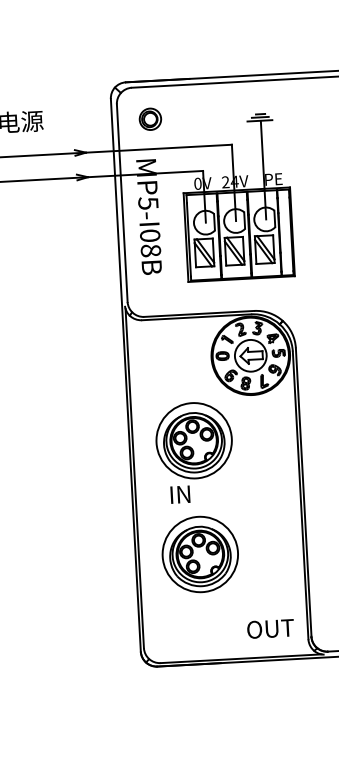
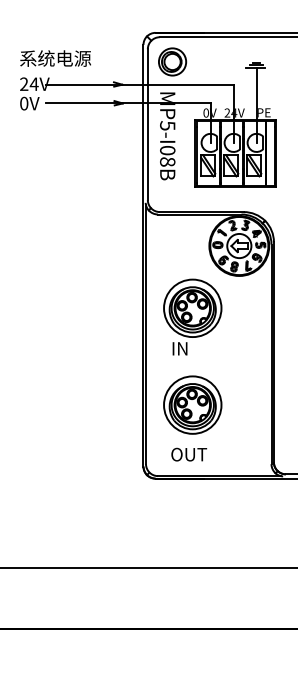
part: (150, 118) -> (172, 61), size x1.67
part: (199, 553) -> (192, 404), moved
text: (271, 628) -> (189, 454), moved

